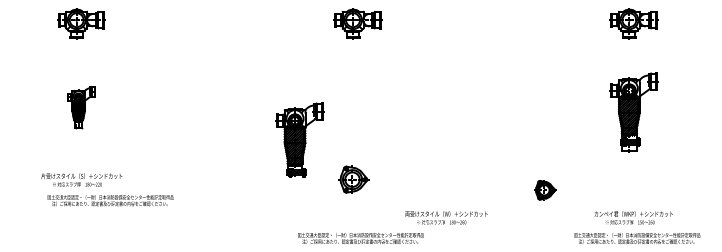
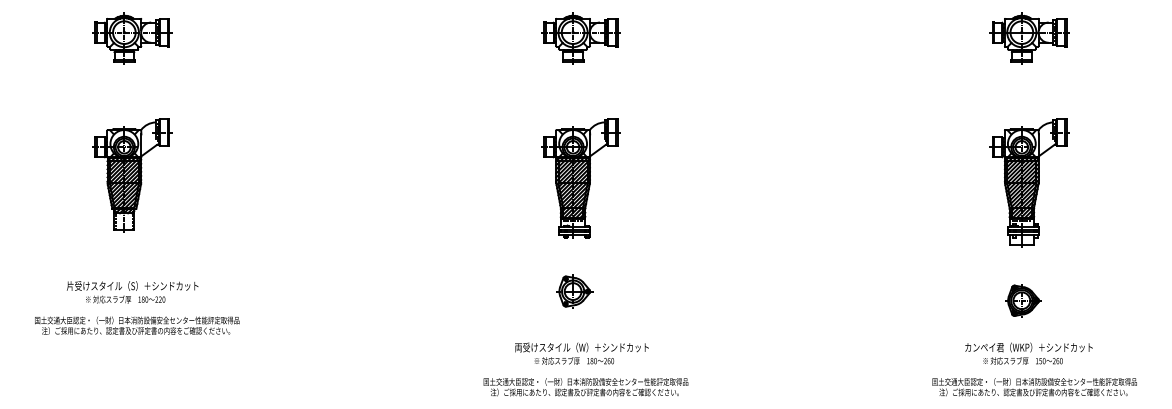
part: (81, 107) -> (132, 174), size x1.67
part: (299, 139) -> (580, 177), moved
part: (354, 179) -> (575, 291), size x0.71
part: (545, 190) -> (1023, 301), moved
text: (110, 200) -> (136, 325), moved
text: (446, 217) -> (581, 353), moved

